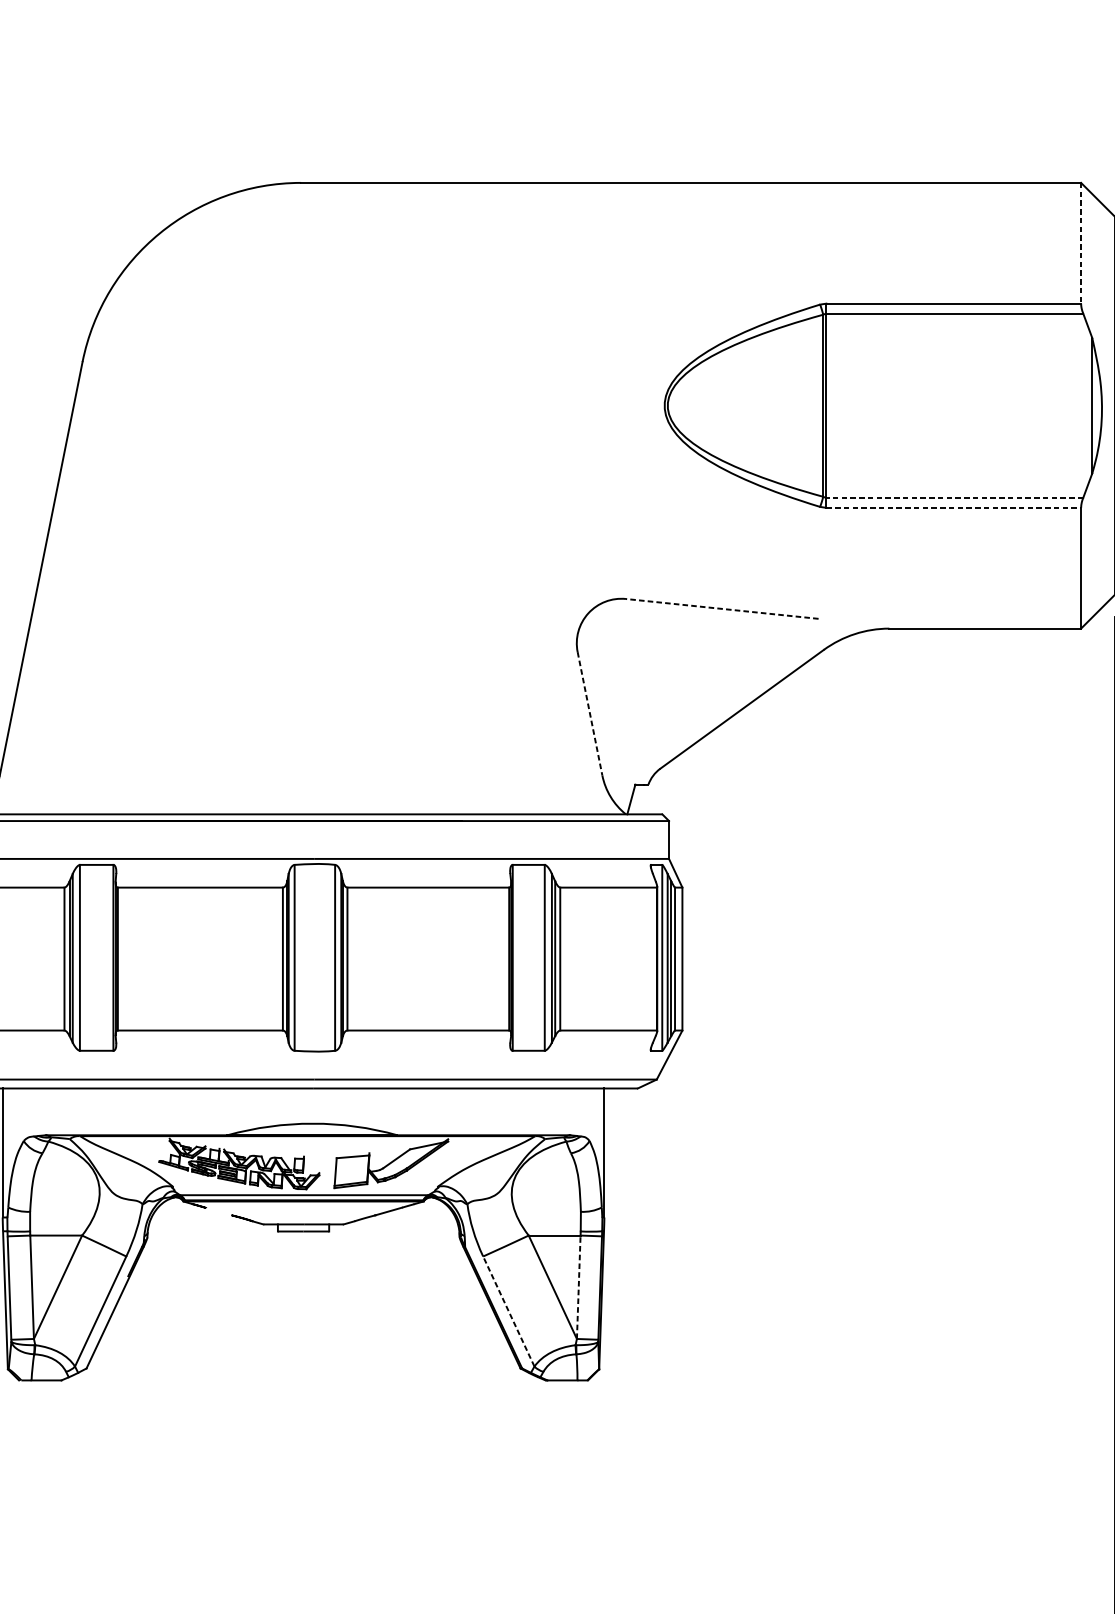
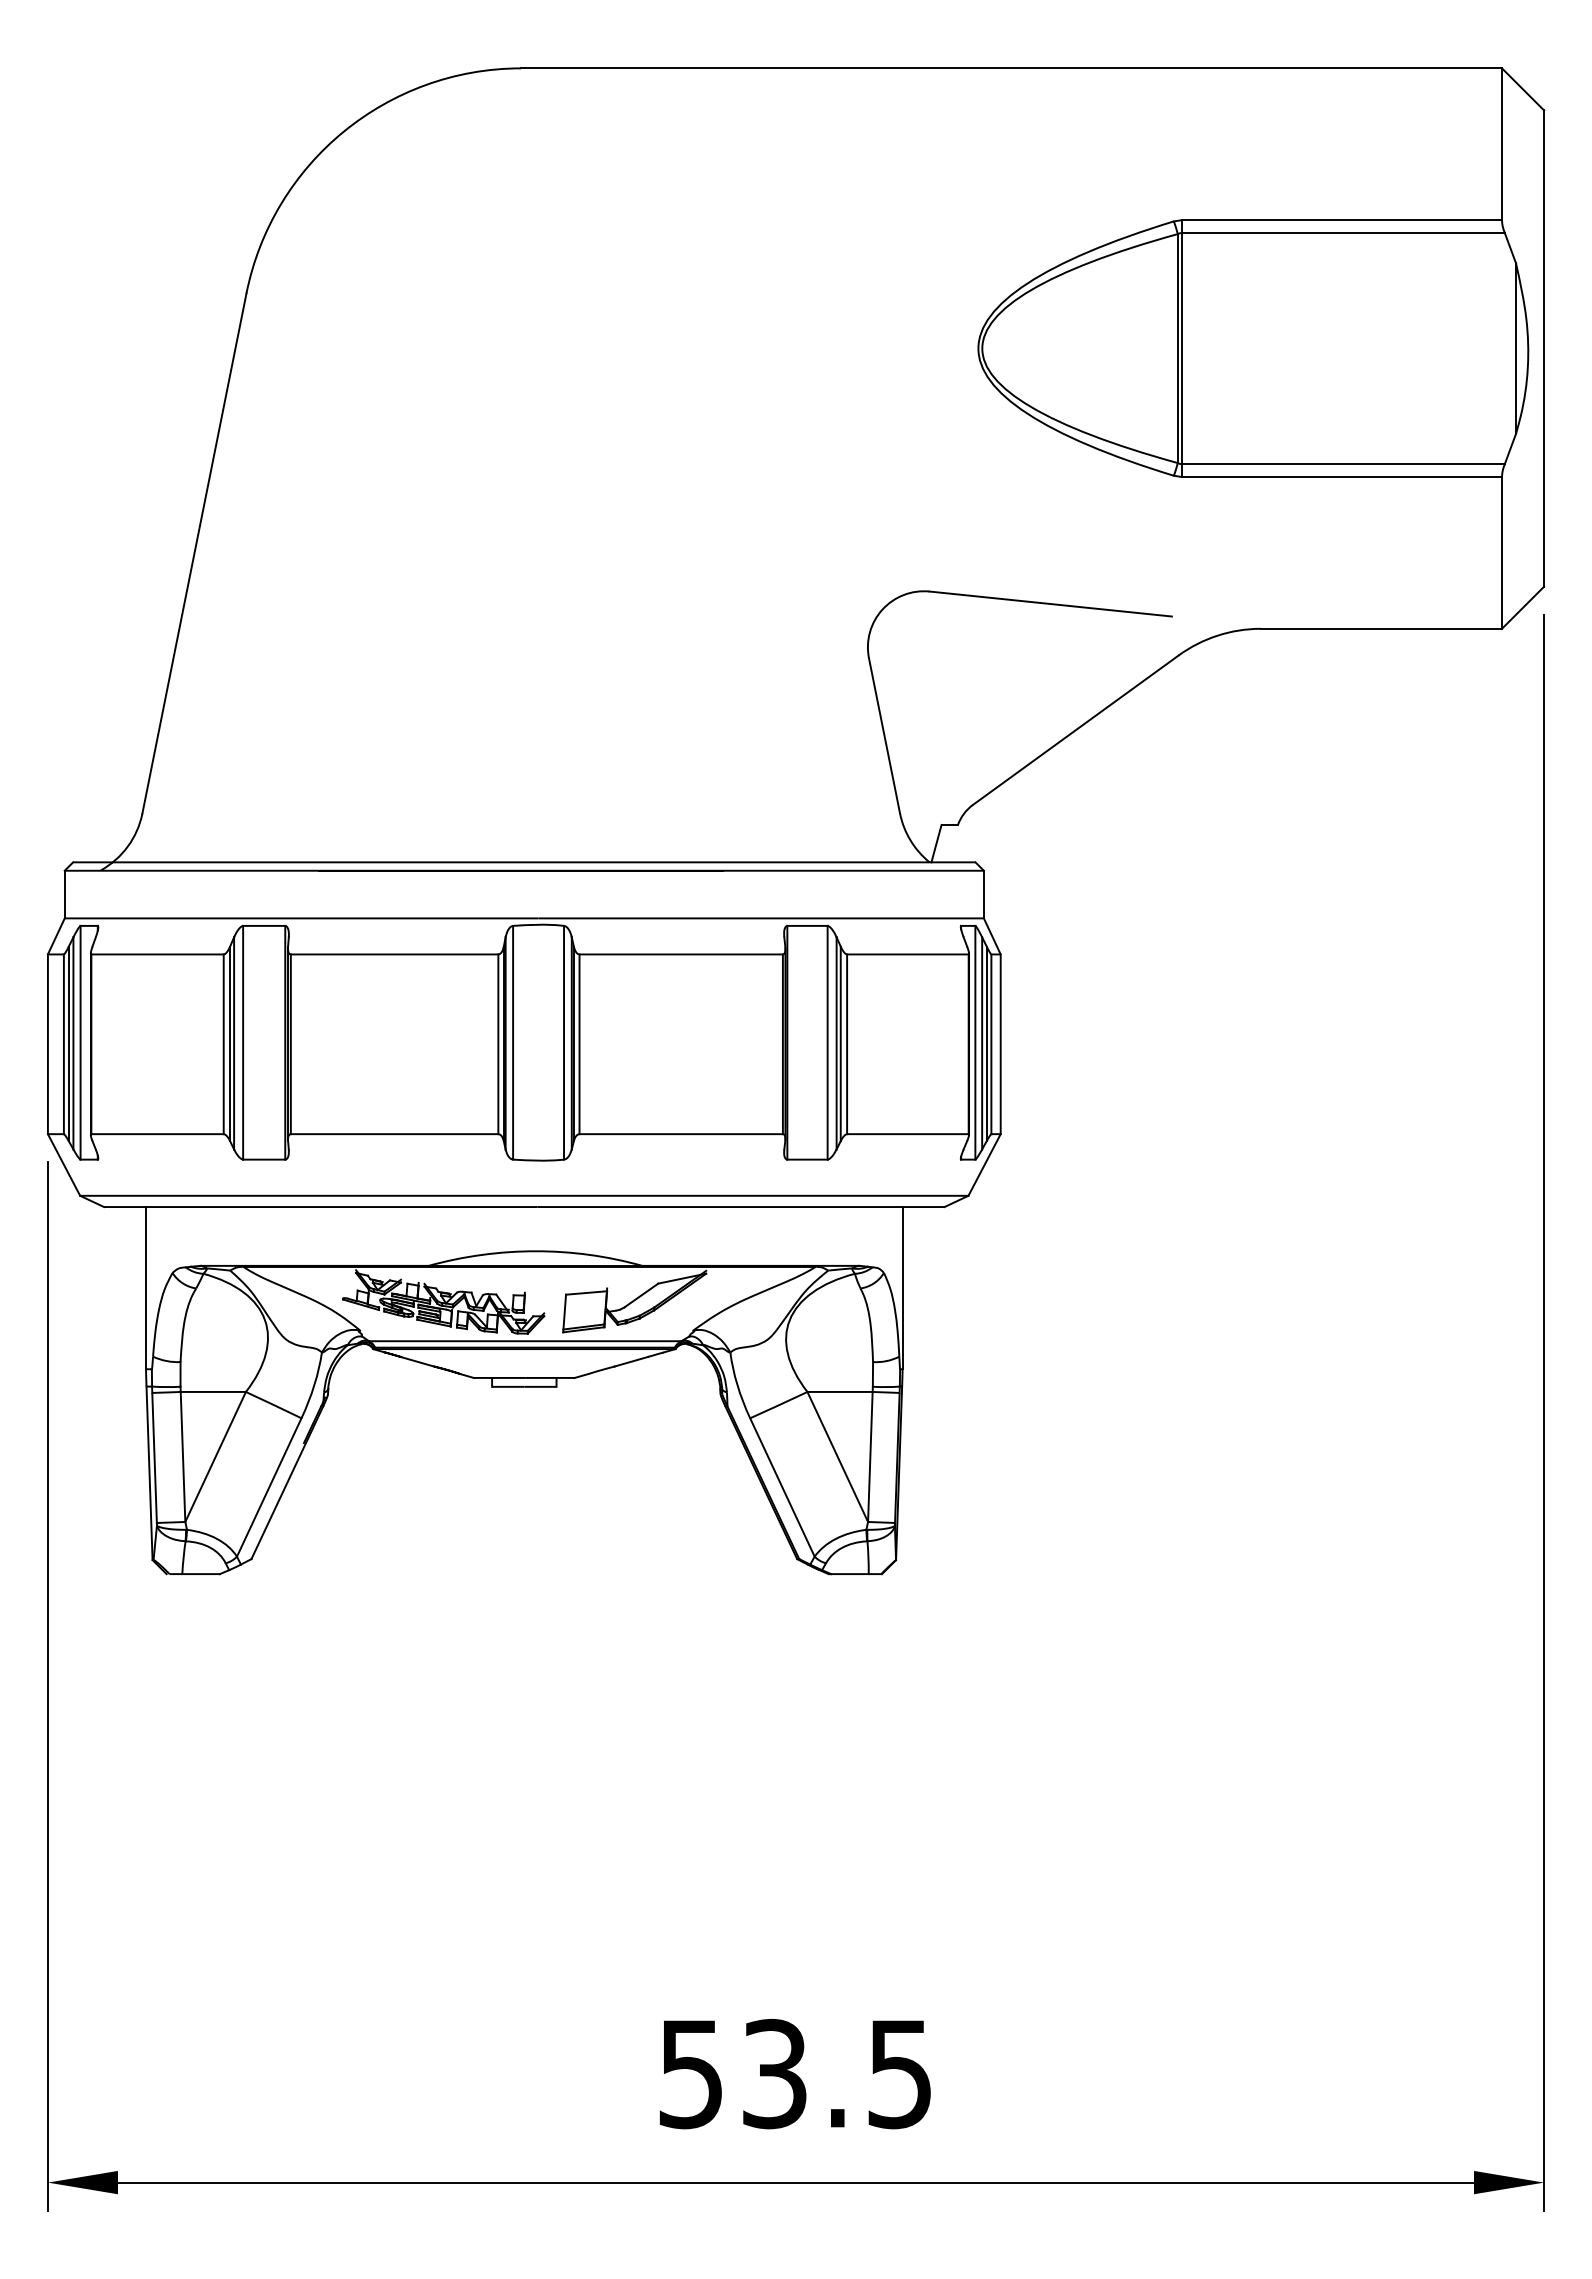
line: (1081, 243) -> (1502, 144), dashed -> solid
line: (955, 497) -> (1343, 464), dashed -> solid
line: (954, 507) -> (1342, 476), dashed -> solid
line: (722, 609) -> (1050, 604), dashed -> solid
line: (590, 714) -> (884, 736), dashed -> solid
line: (218, 1211) -> (417, 1361), added
line: (578, 1286) -> (870, 1456), dashed -> solid
line: (508, 1311) -> (782, 1487), dashed -> solid

